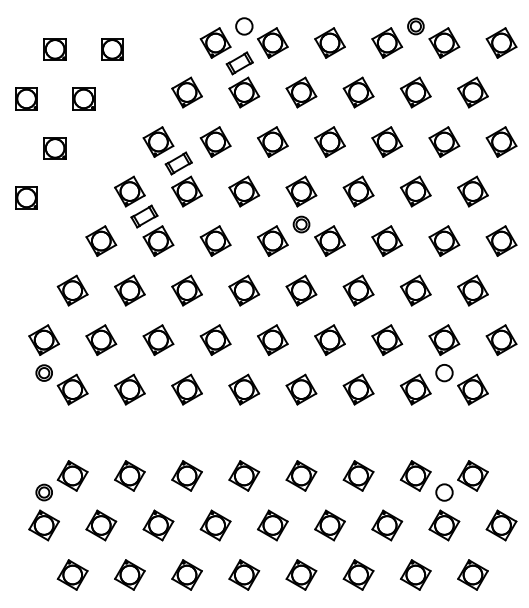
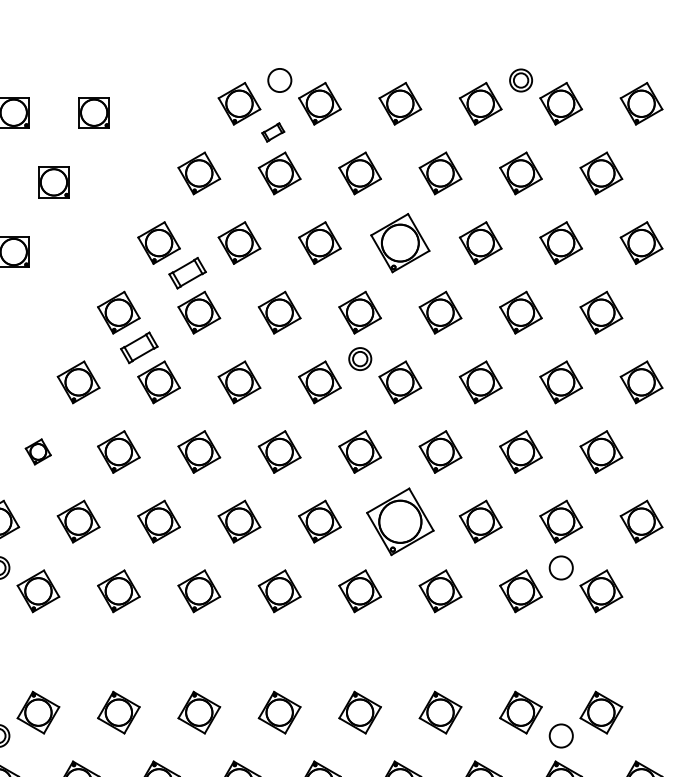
part: (239, 63) -> (273, 132), size x0.6
part: (329, 141) -> (399, 242), size x1.4
part: (72, 290) -> (38, 451), size x0.6
part: (329, 339) -> (399, 520), size x1.6

